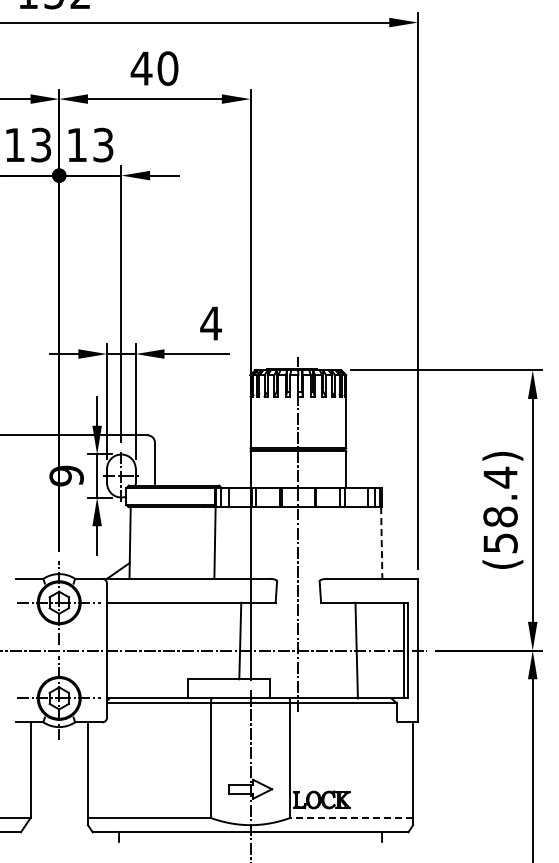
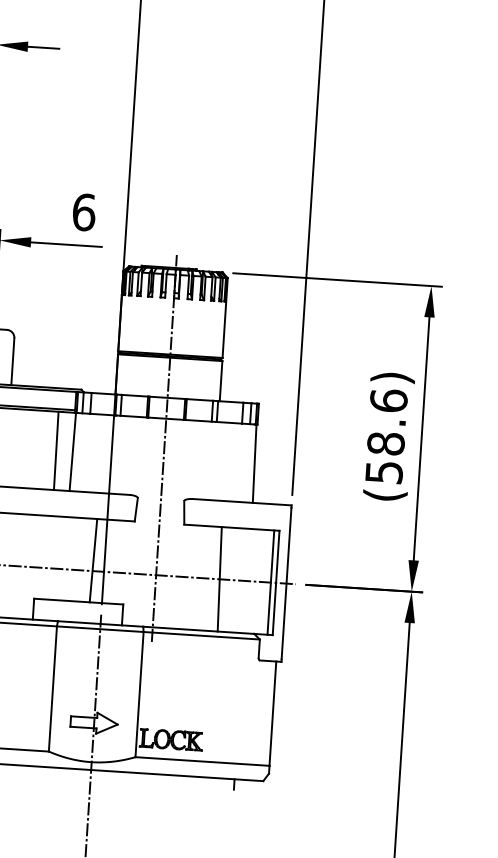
text: (210, 323) -> (83, 212), 4 -> 6
text: (500, 477) -> (388, 400), (58.4) -> (58.6)
line: (199, 542) -> (55, 450), added
line: (381, 542) -> (254, 463), dashed -> solid
line: (351, 817) -> (202, 760), dashed -> solid

